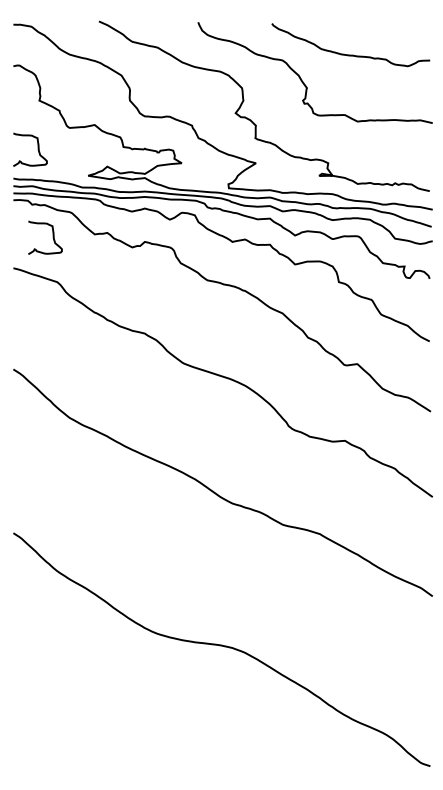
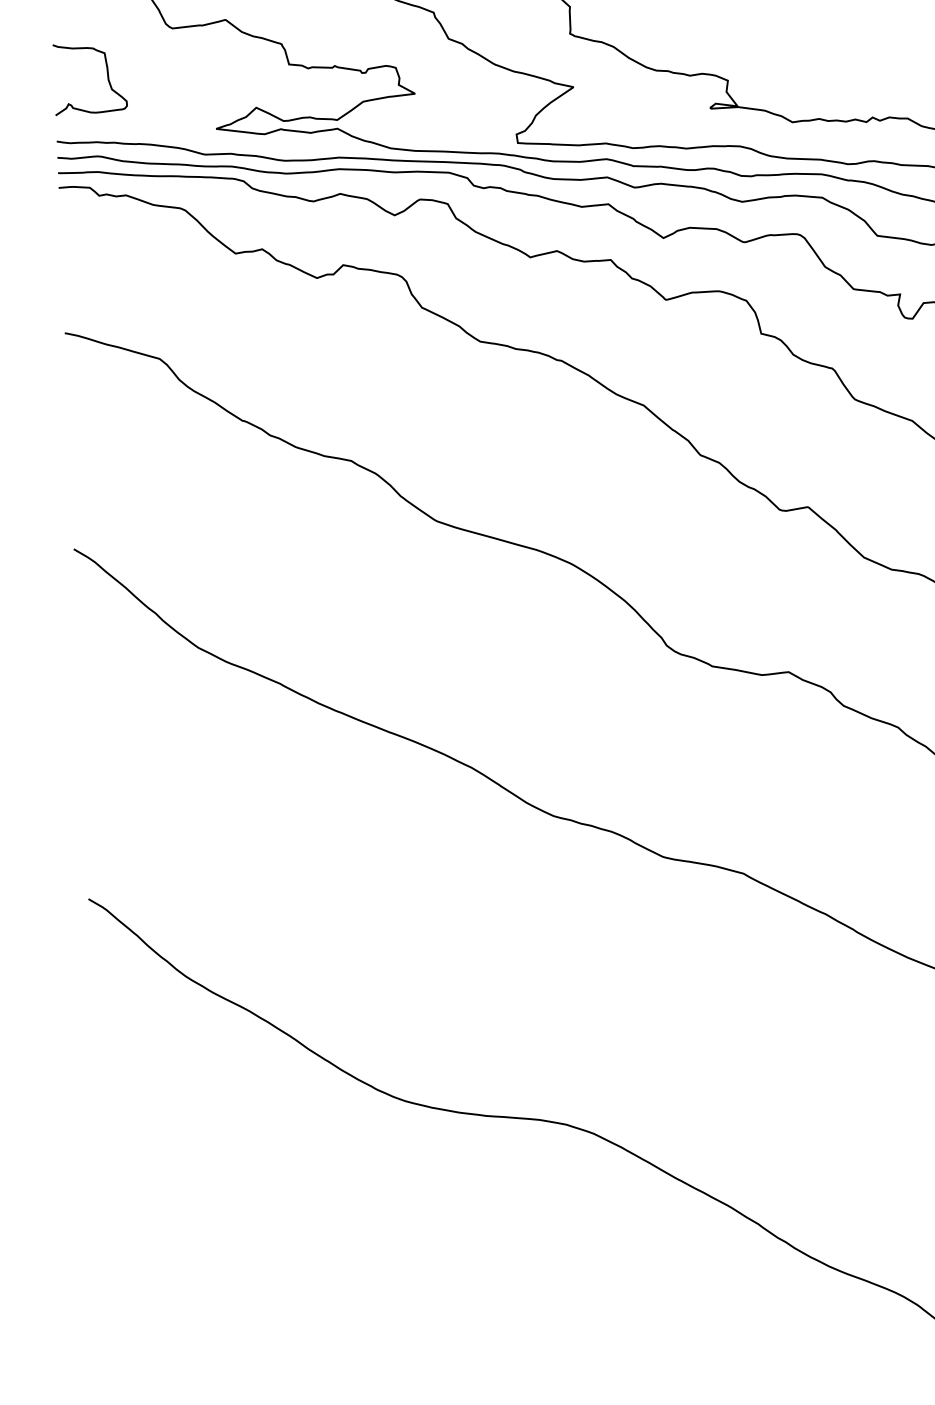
curve: (52, 237) -> (145, 263), removed

